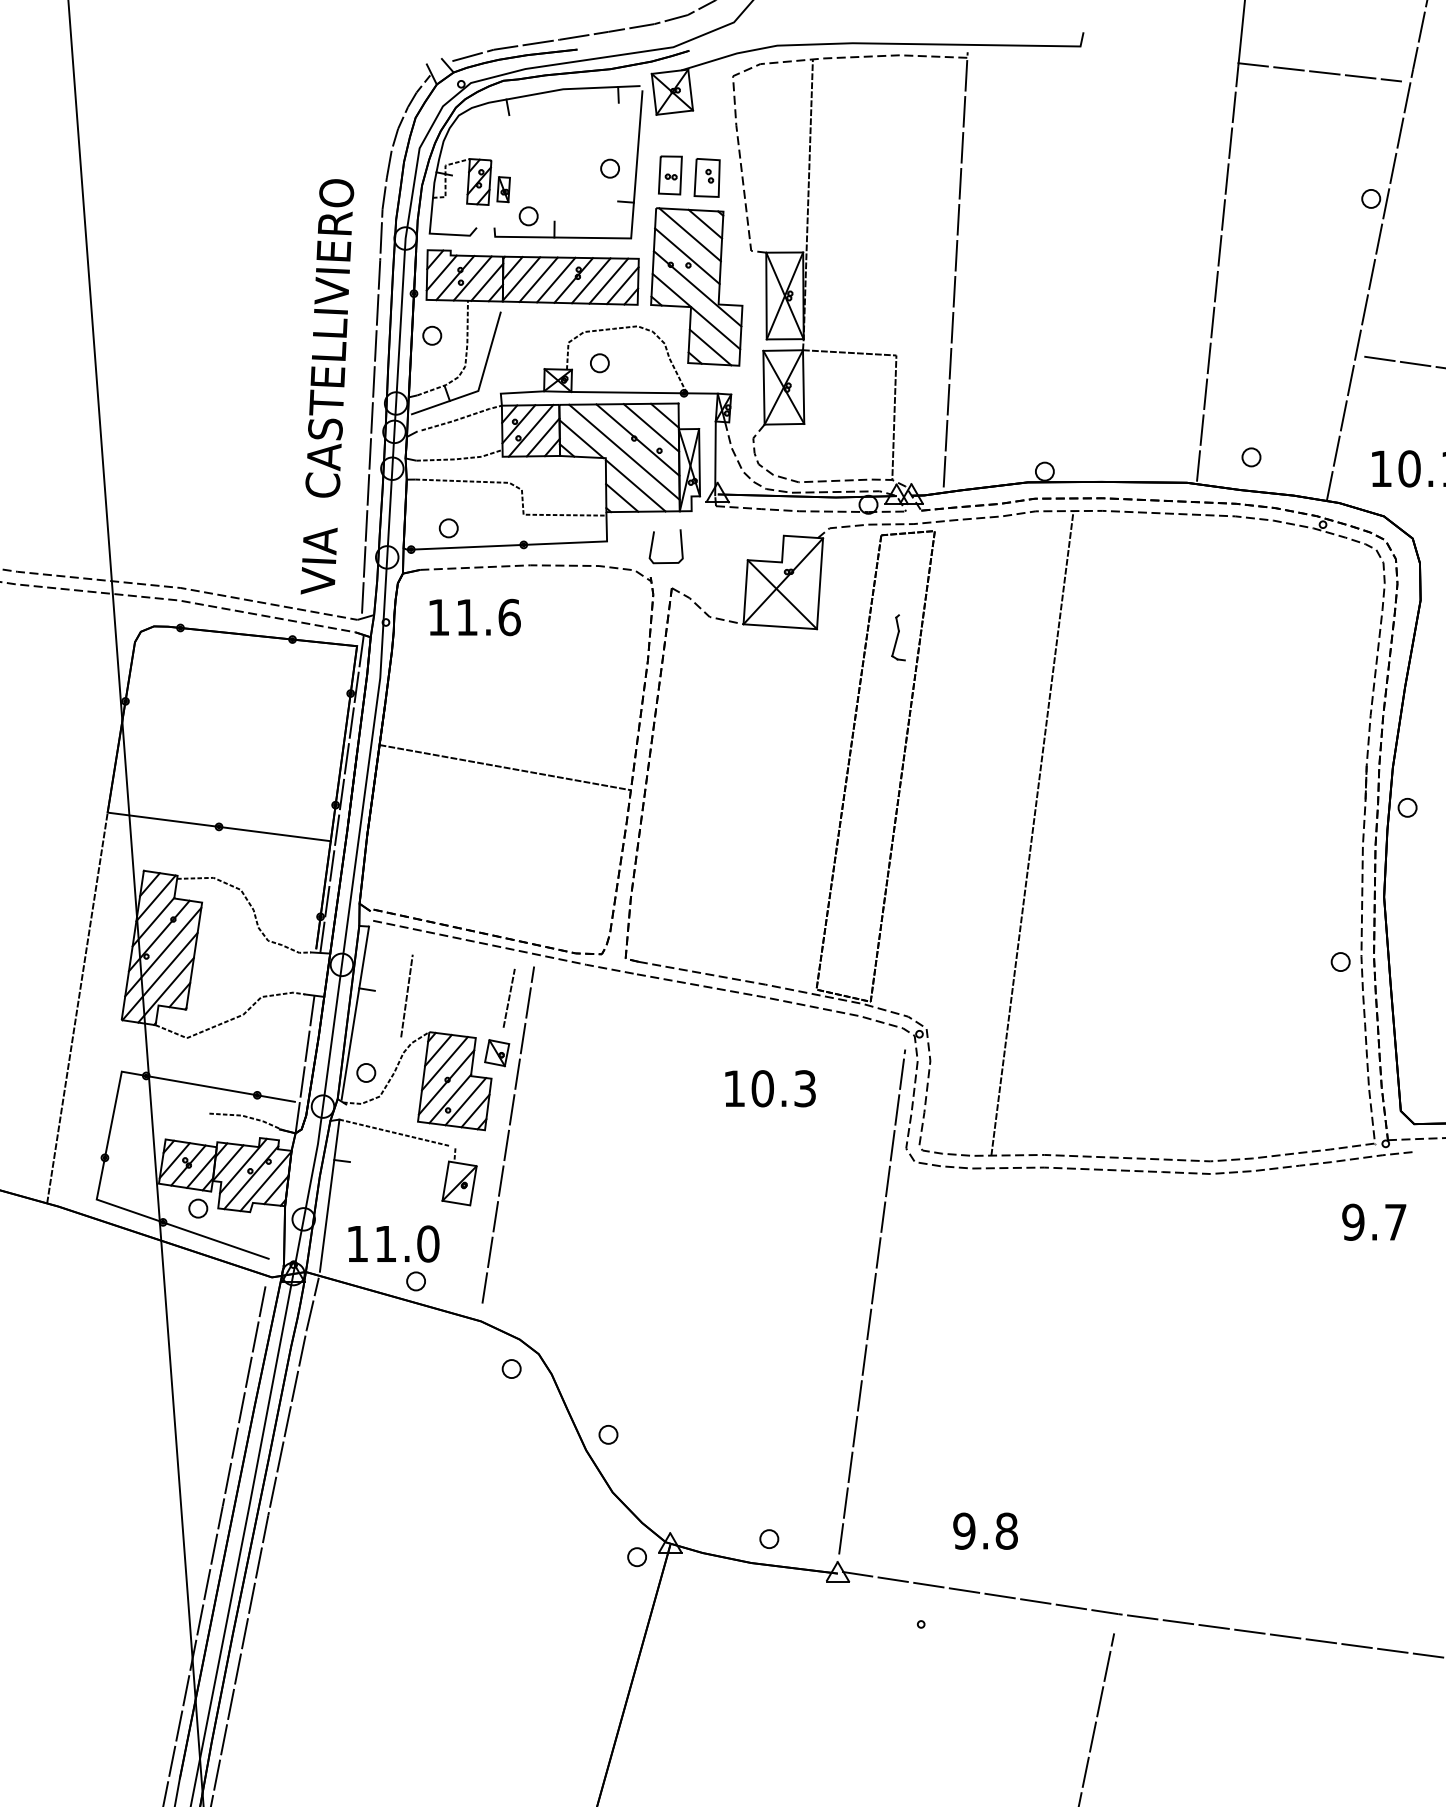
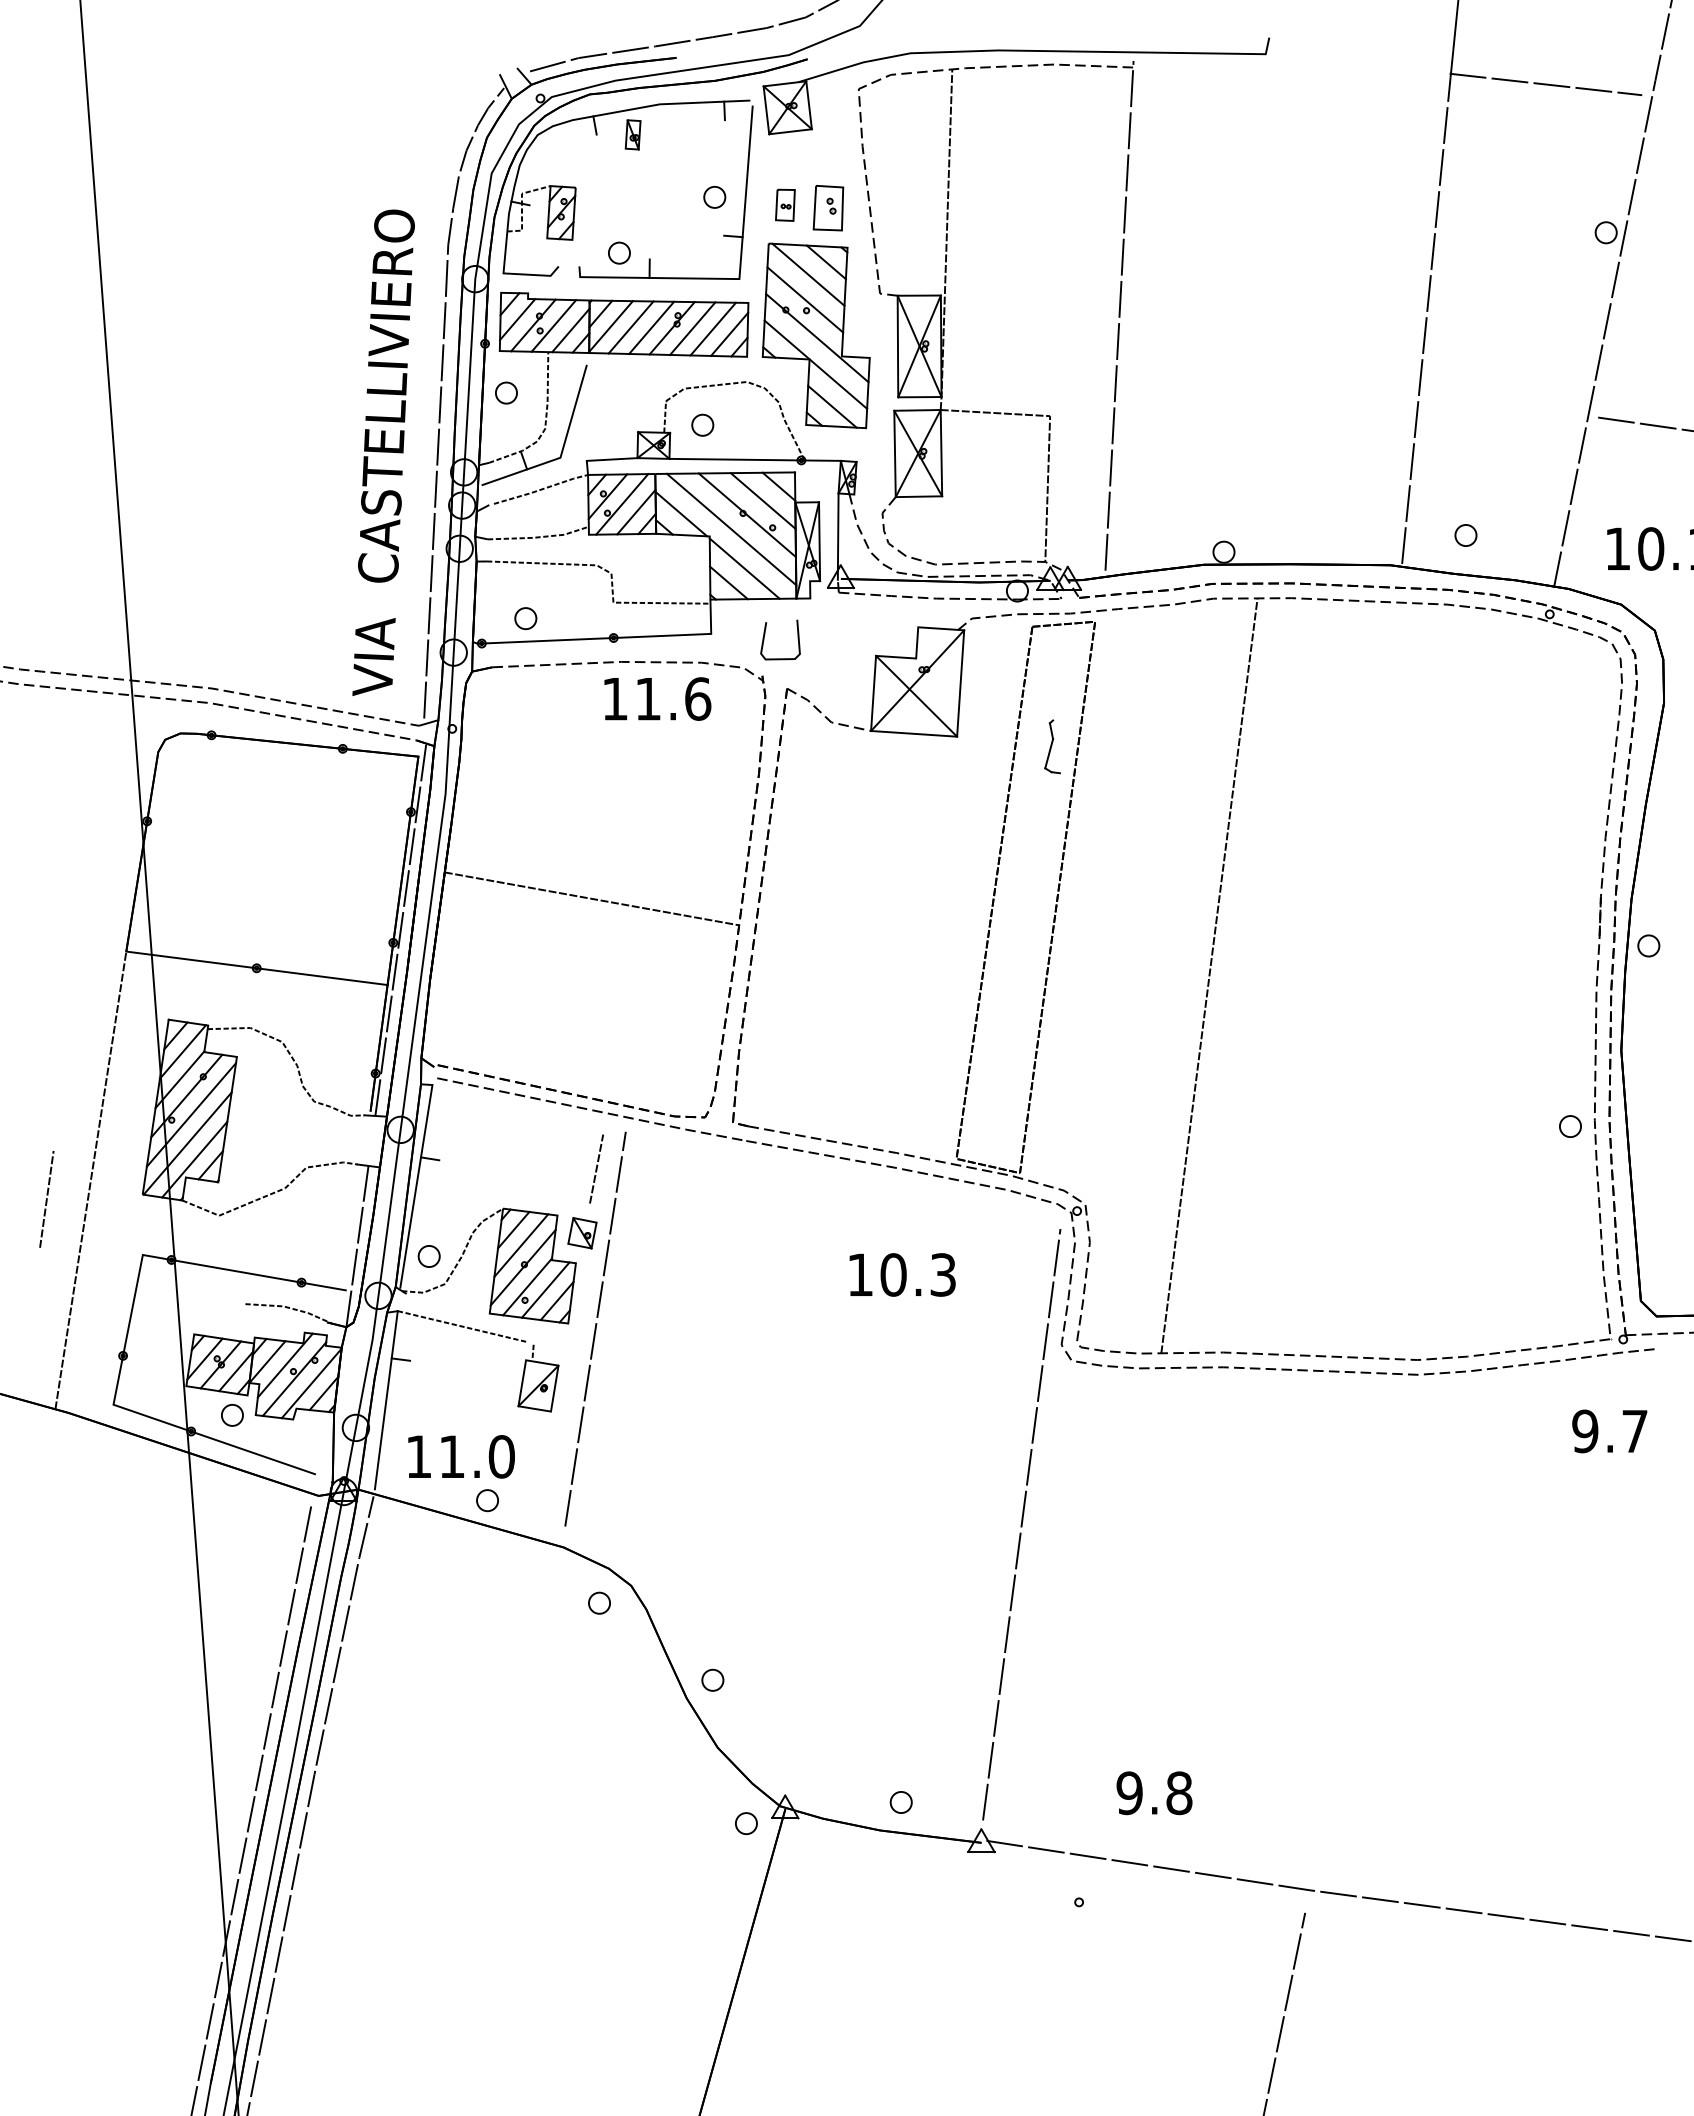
part: (670, 175) -> (785, 205), size x0.7
part: (503, 189) -> (632, 134), moved
text: (474, 617) -> (657, 698), moved
line: (406, 996) -> (46, 1199), moved

